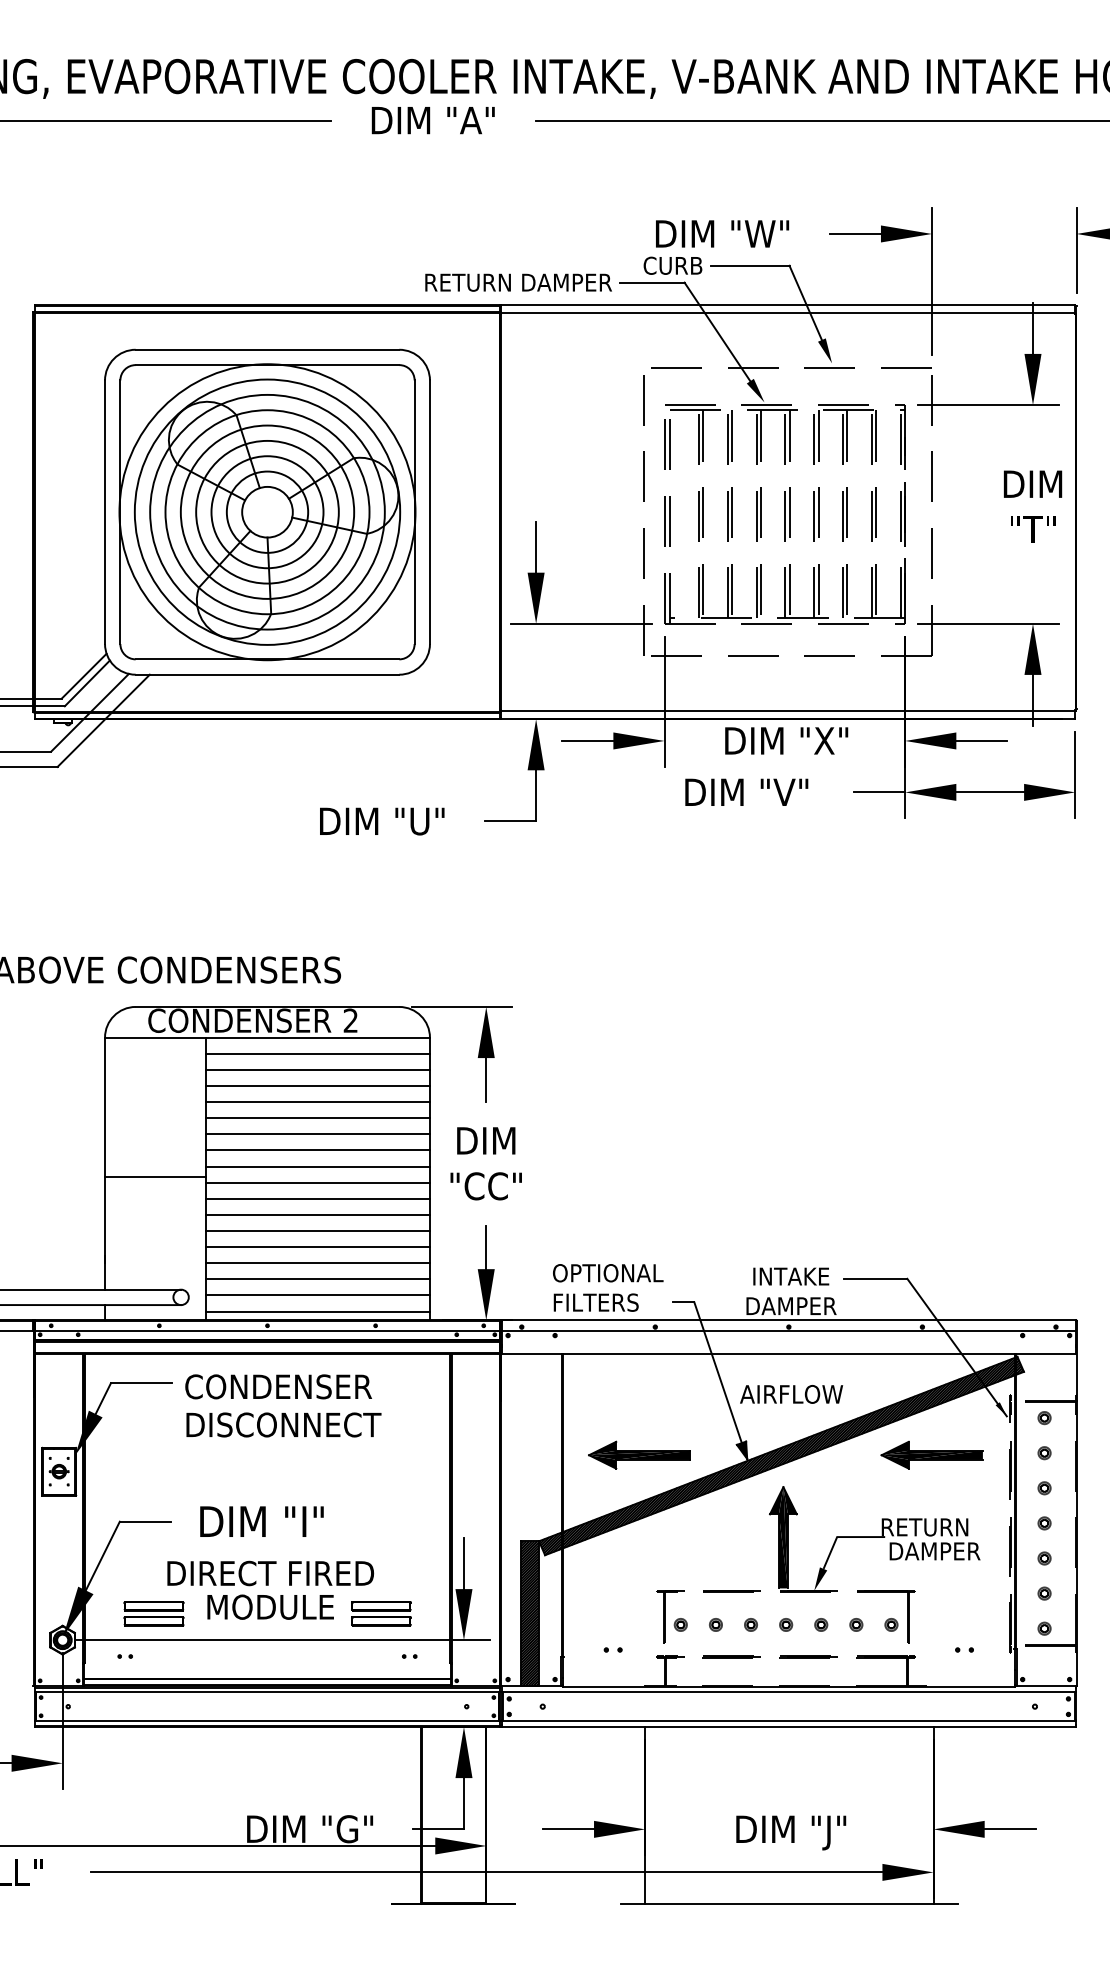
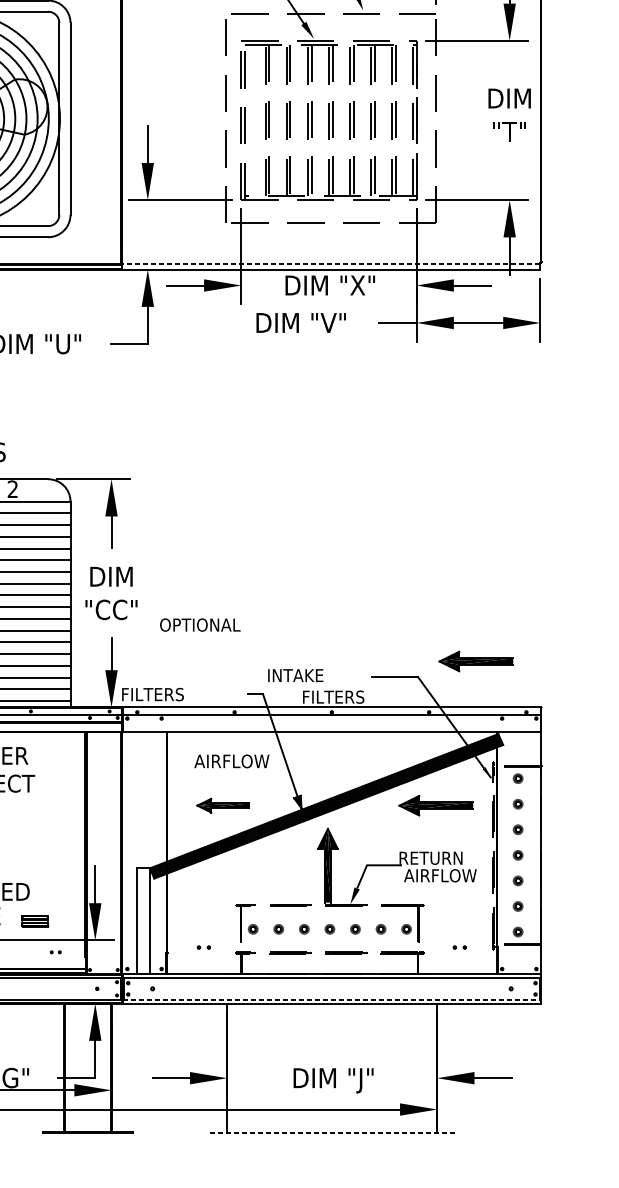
line: (787, 711) -> (330, 264), solid -> dashed
part: (986, 1256) -> (475, 660), added
text: (608, 1273) -> (200, 625), moved
text: (791, 1276) -> (295, 675), moved
text: (595, 1302) -> (152, 694), moved
text: (791, 1306) -> (333, 697), DAMPER -> FILTERS
text: (791, 1394) -> (231, 761), moved
part: (639, 1454) -> (223, 805), size x0.7
text: (937, 1551) -> (440, 875), DAMPER -> AIRFLOW
part: (381, 1613) -> (35, 920), size x0.6
hatch: (529, 1613) -> (142, 920), removed
line: (789, 1721) -> (332, 999), solid -> dashed
line: (789, 1904) -> (332, 1132), solid -> dashed

